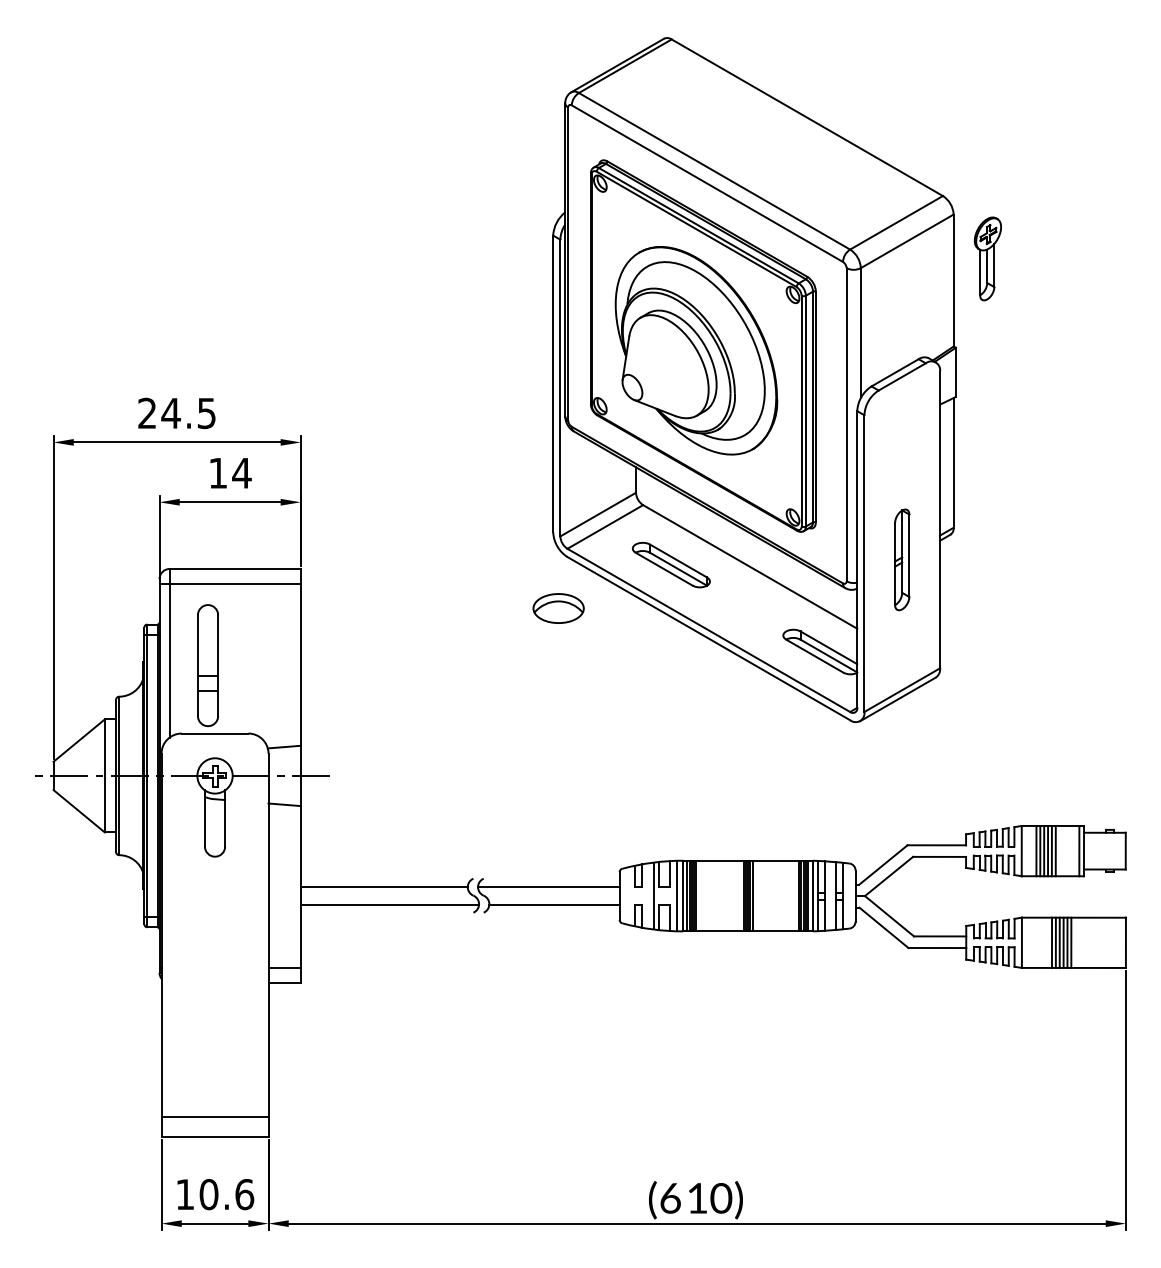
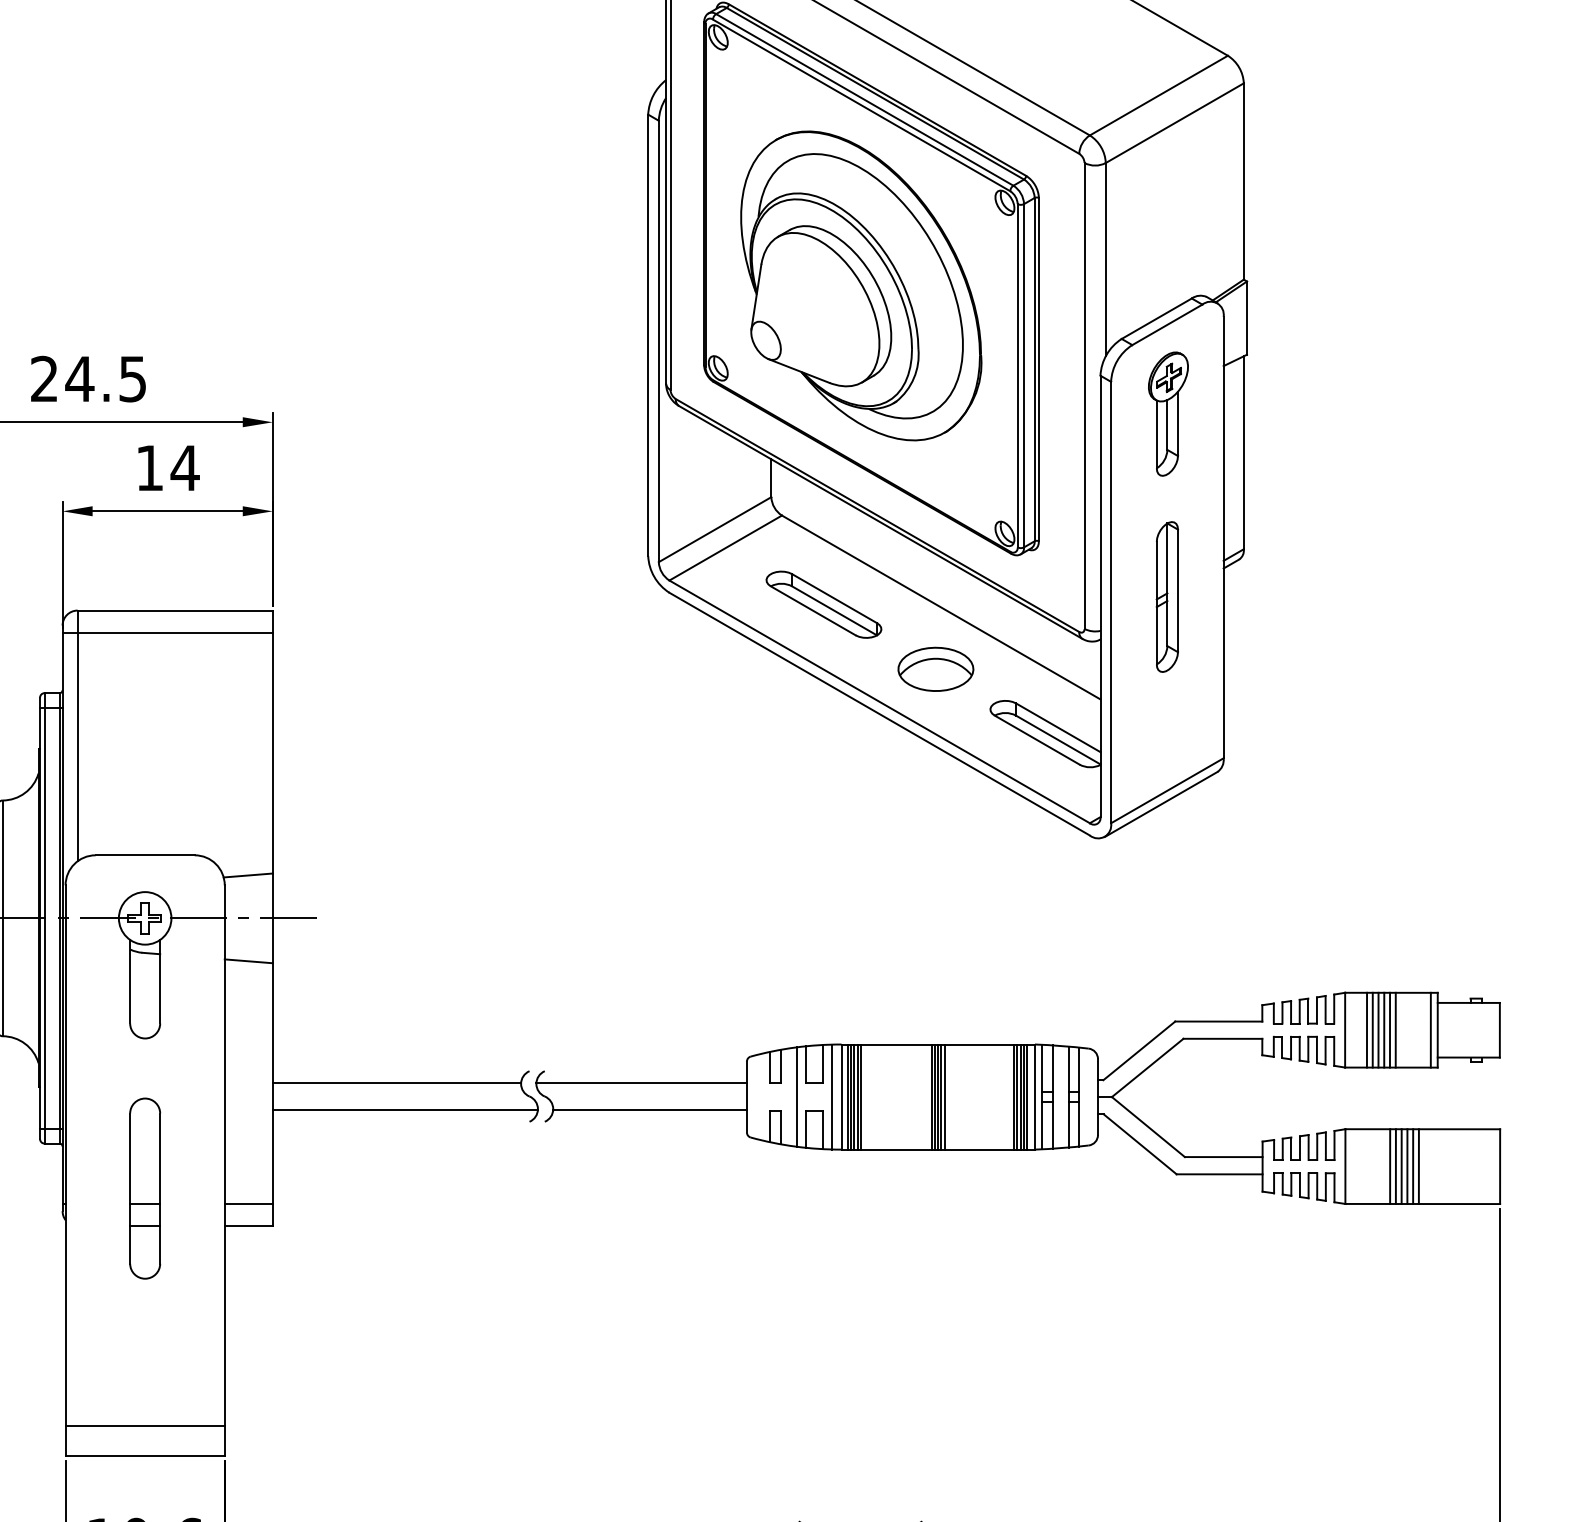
part: (987, 258) -> (1167, 413), moved
part: (558, 608) -> (935, 669), moved
part: (207, 665) -> (144, 1188), moved

